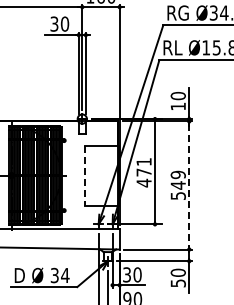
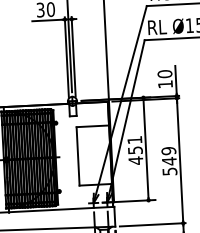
text: (143, 172) -> (134, 150), 471 -> 451
line: (85, 175) -> (78, 156), dashed -> solid
line: (189, 185) -> (180, 160), dashed -> solid

